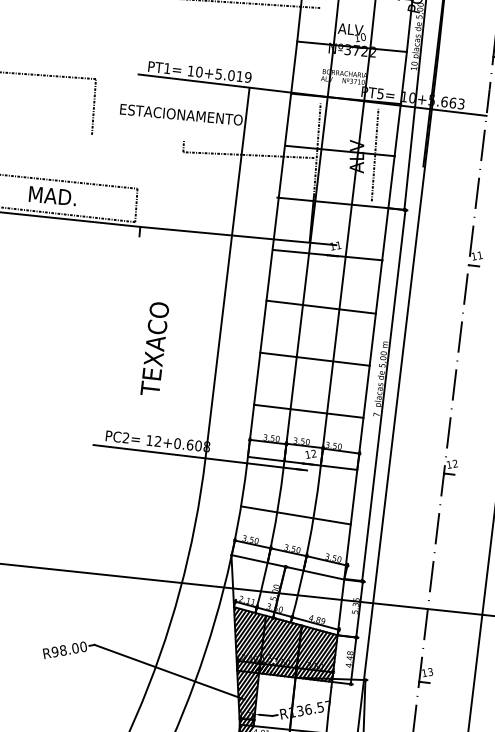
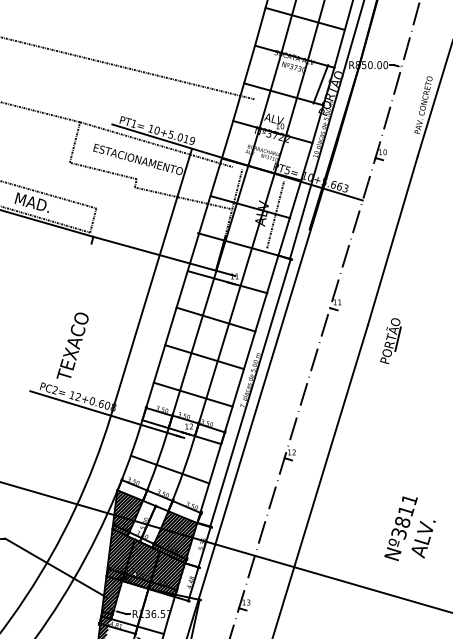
line: (201, 90) -> (156, 144), added
line: (136, 137) -> (102, 170), added
text: (153, 347) -> (72, 345), moved
hatch: (249, 581) -> (127, 512), added
hatch: (317, 603) -> (174, 537), added

